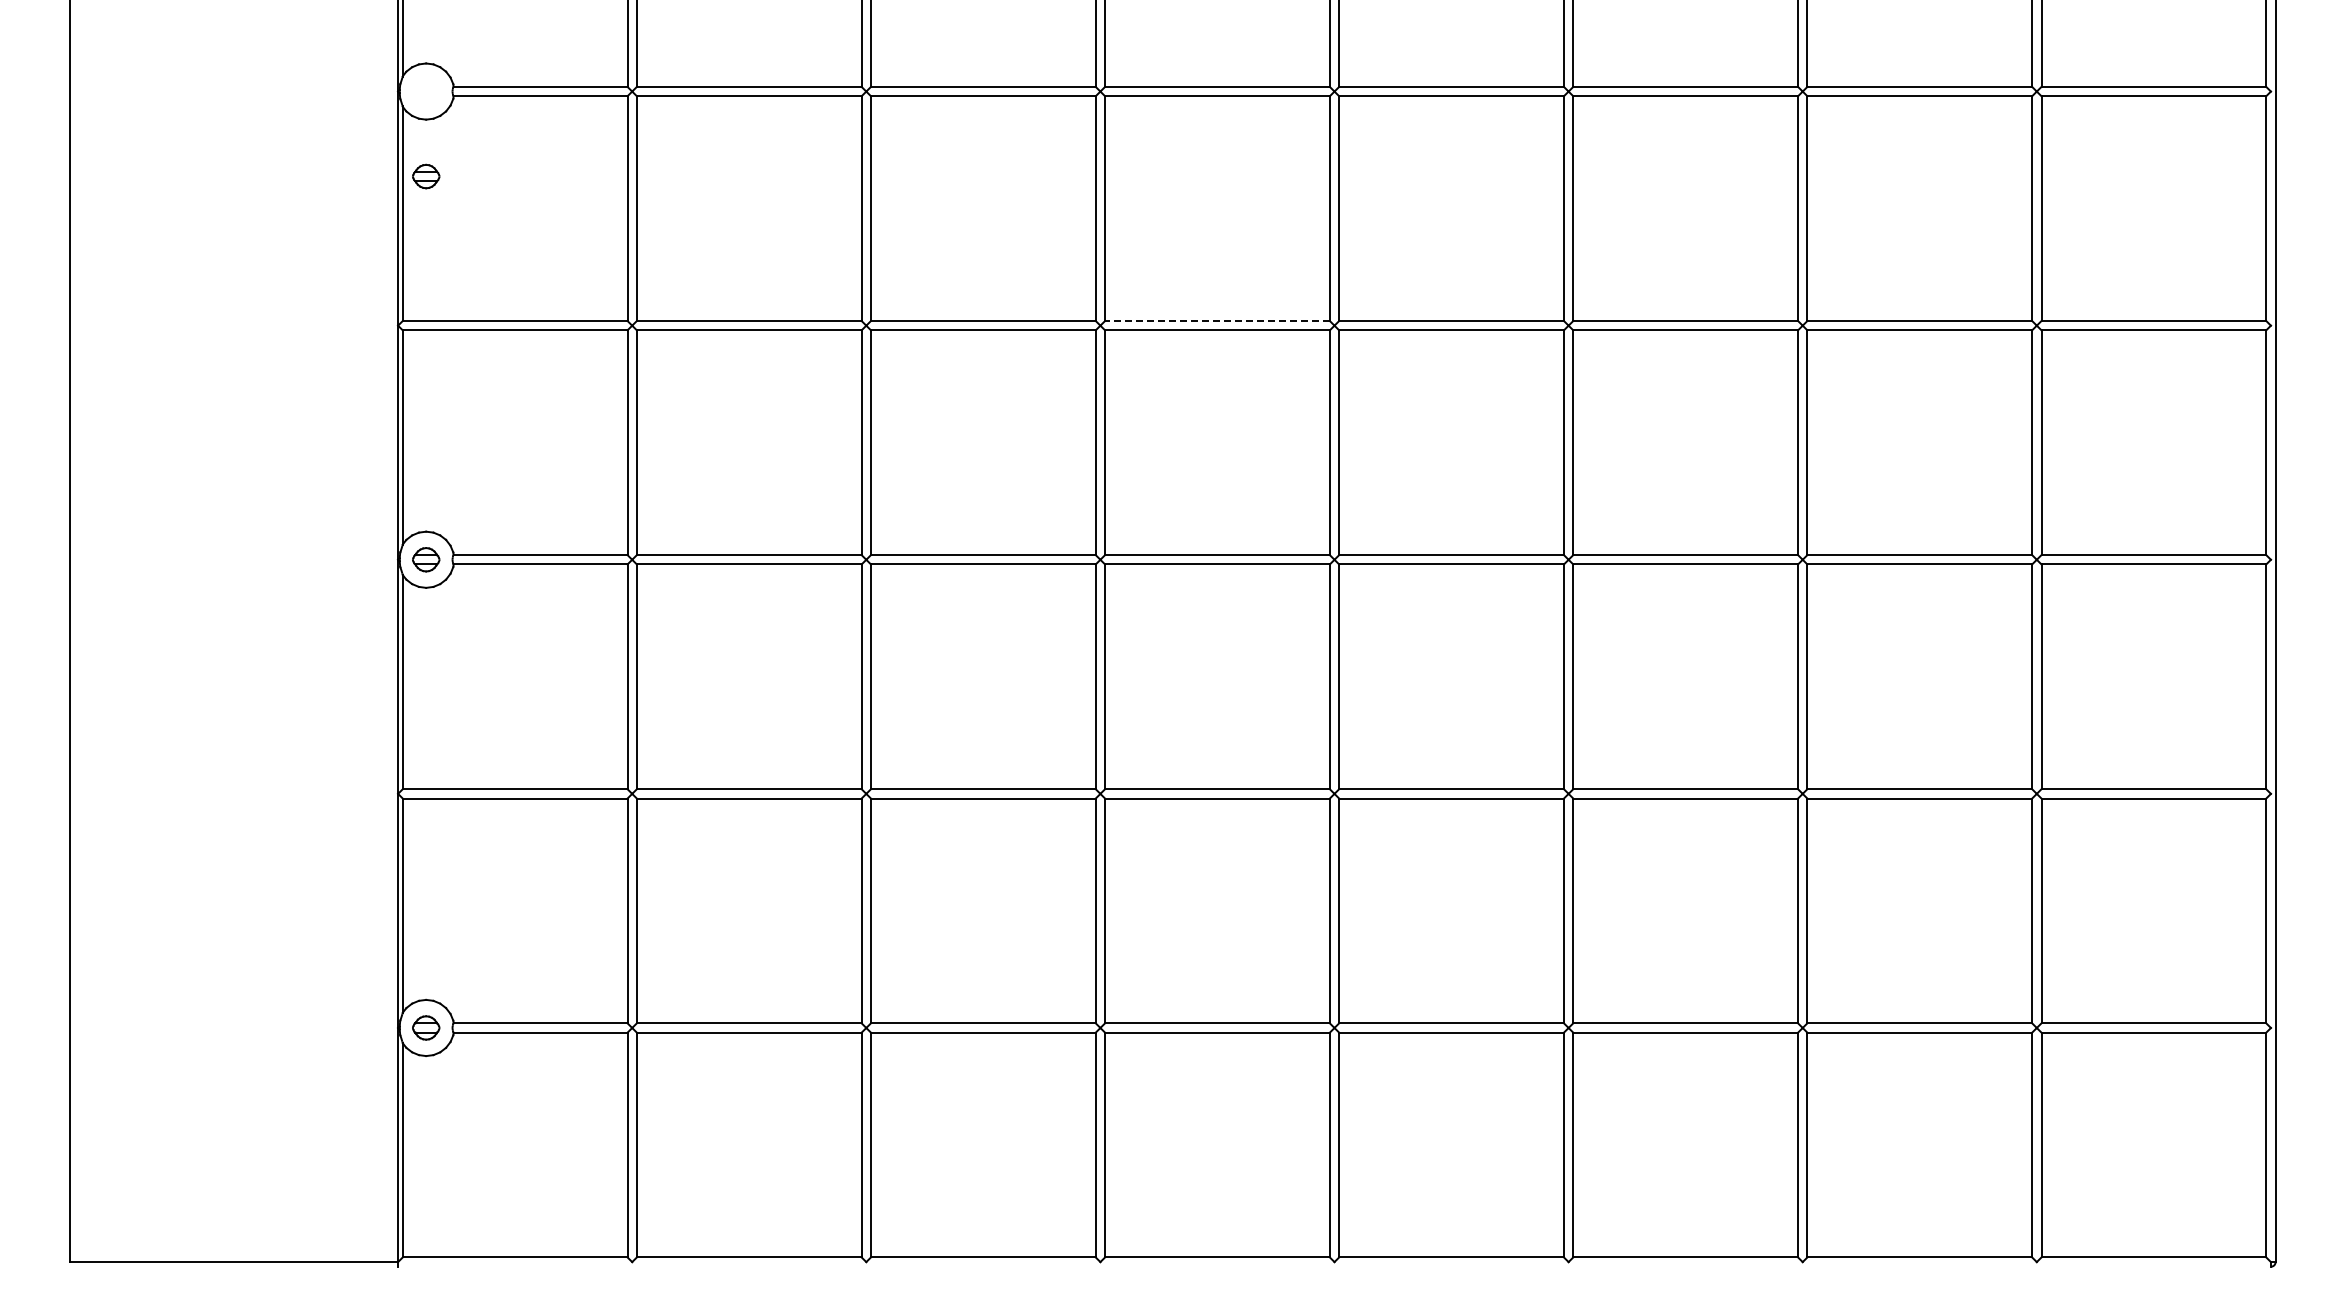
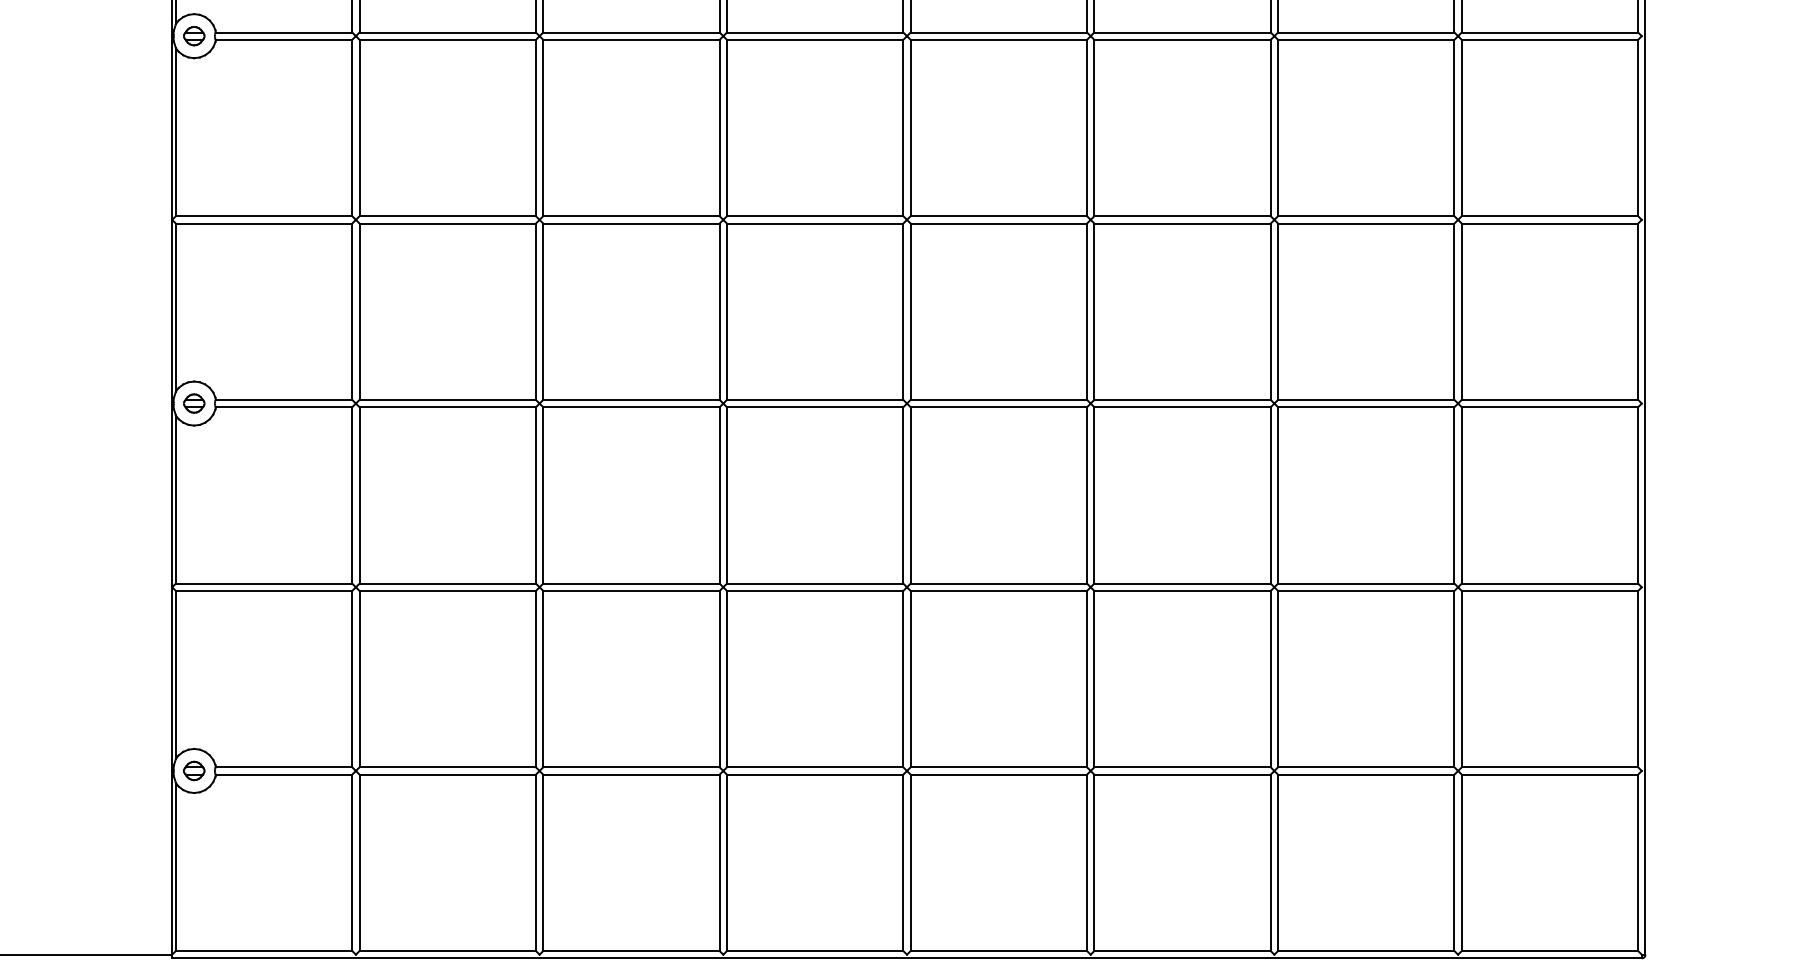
part: (426, 176) -> (194, 36), moved
line: (1216, 321) -> (814, 216), dashed -> solid
line: (1334, 1266) -> (906, 958), added

